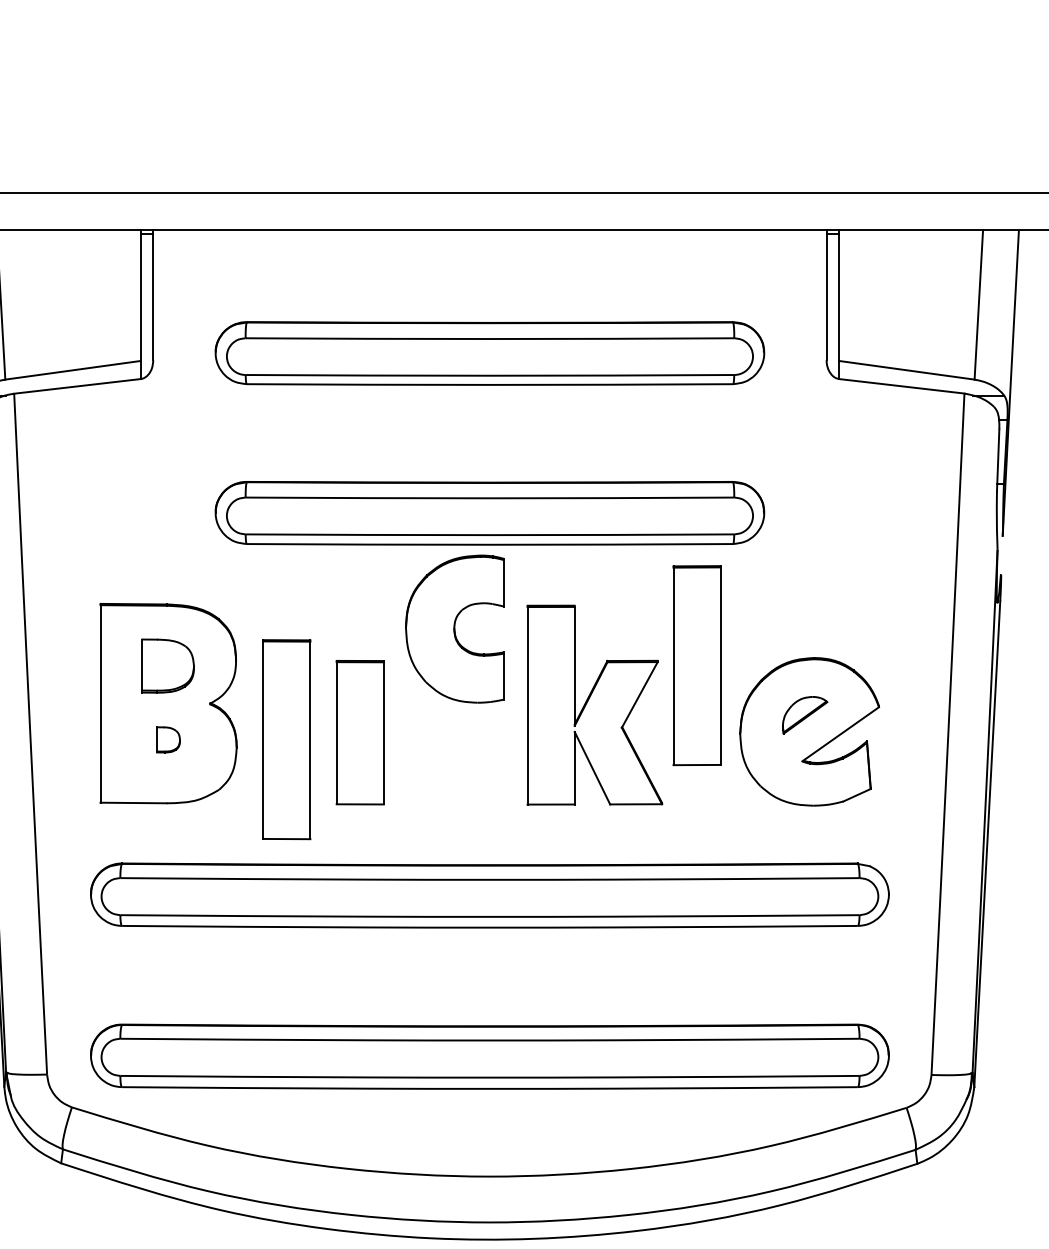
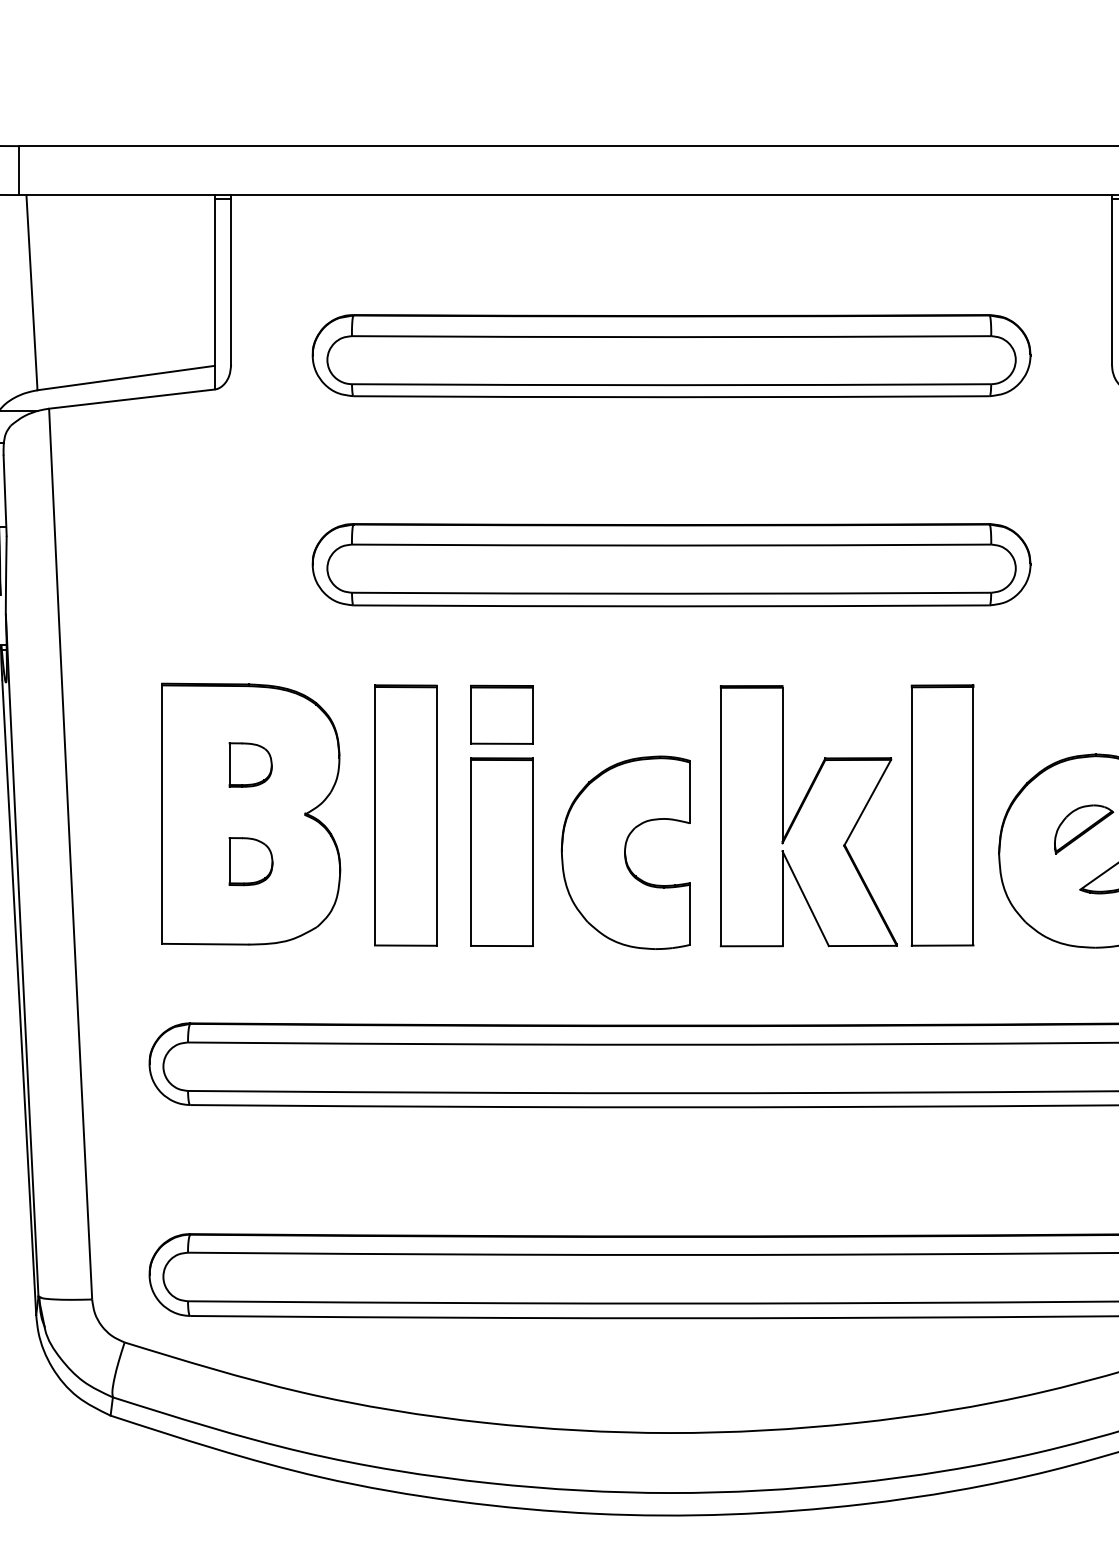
part: (359, 627) -> (500, 714), added
part: (454, 628) -> (625, 851), moved
part: (168, 665) -> (251, 764), size x0.62
part: (696, 665) -> (941, 815), moved
part: (168, 739) -> (251, 861), size x1.43
part: (286, 739) -> (405, 815), moved

